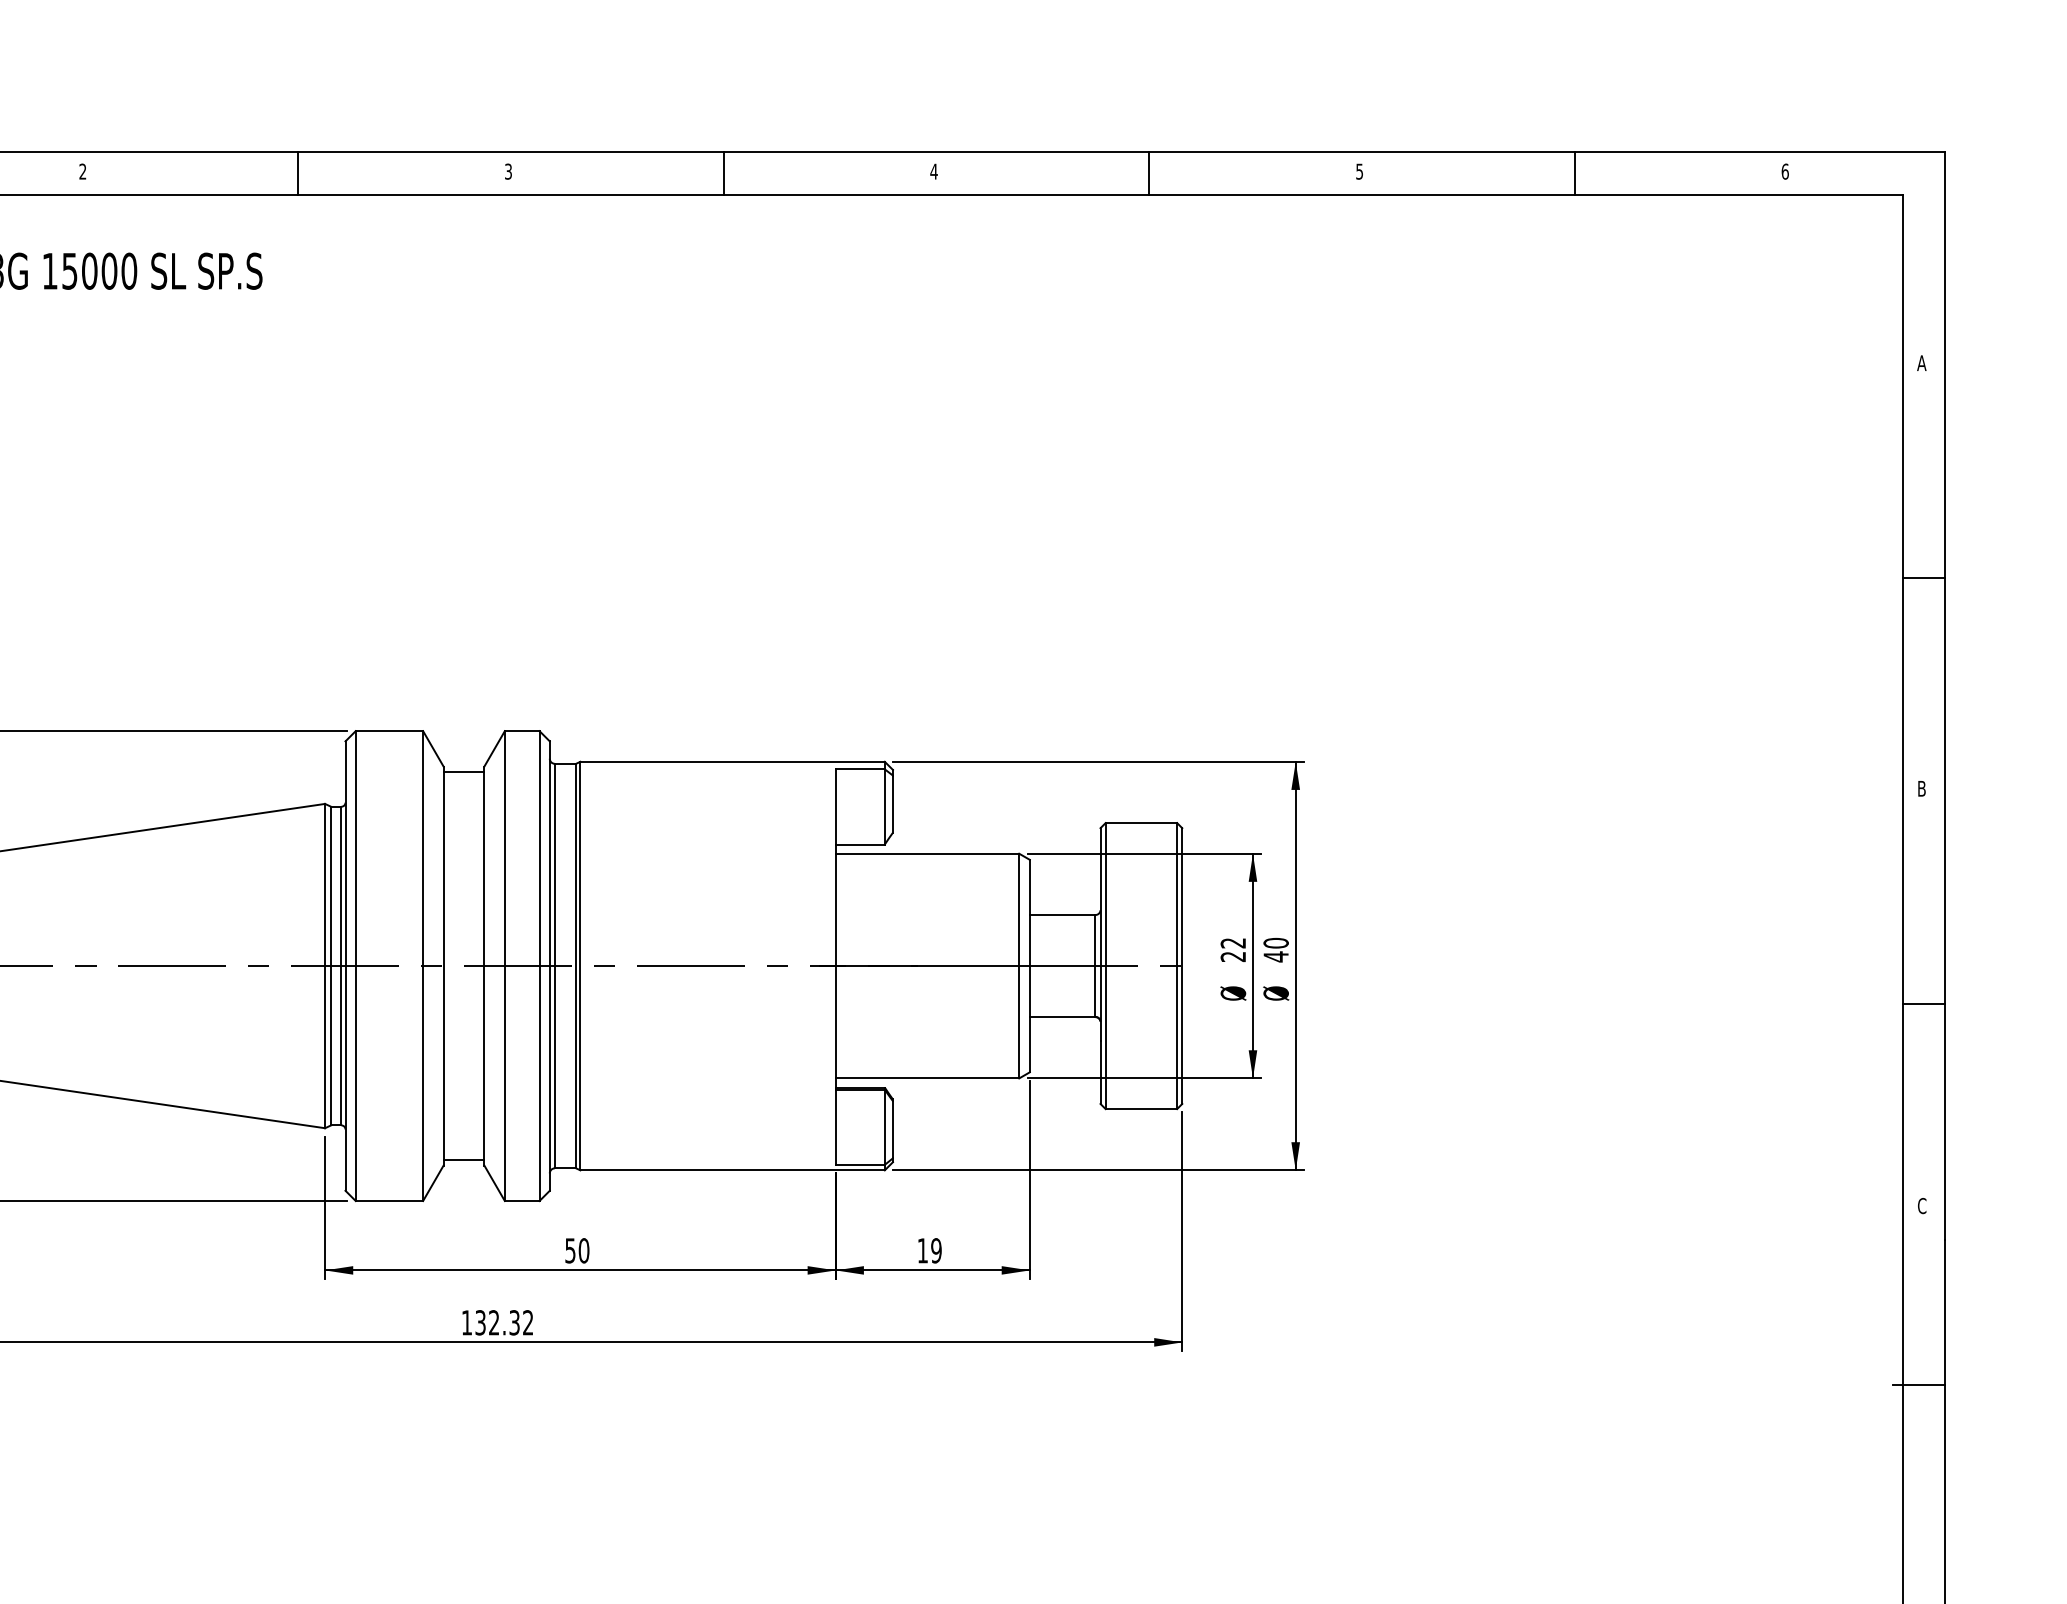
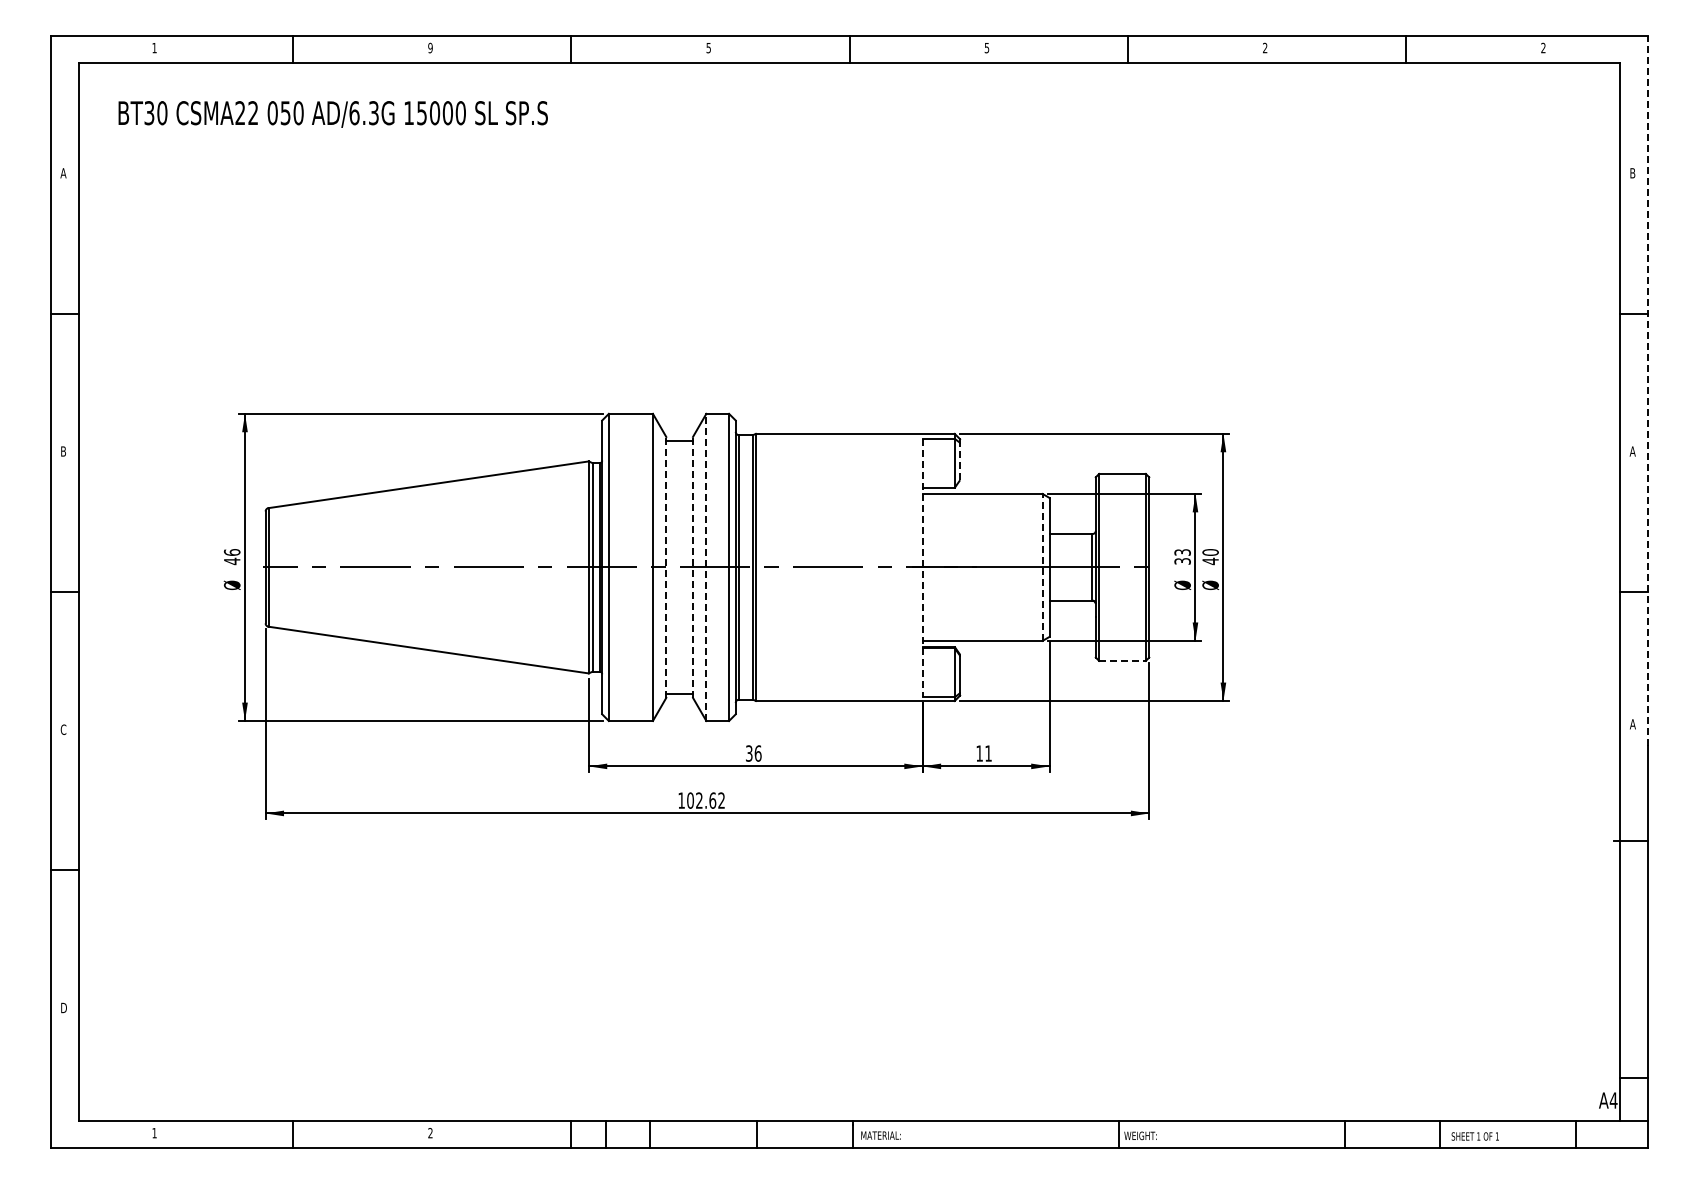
text: (508, 170) -> (708, 47), 3 -> 5
text: (1360, 170) -> (1265, 47), 5 -> 2
text: (1785, 170) -> (1543, 47), 6 -> 2
text: (82, 172) -> (430, 48), 2 -> 9
text: (933, 172) -> (986, 48), 4 -> 5
text: (1921, 363) -> (1632, 173), A -> B
line: (1945, 695) -> (1648, 390), solid -> dashed
text: (1921, 788) -> (1632, 451), B -> A
line: (893, 804) -> (960, 461), solid -> dashed
text: (1233, 949) -> (1182, 556), 22 -> 33
line: (443, 964) -> (666, 566), solid -> dashed
line: (485, 964) -> (693, 566), solid -> dashed
line: (1018, 964) -> (1042, 566), solid -> dashed
line: (505, 966) -> (706, 567), solid -> dashed
line: (835, 967) -> (922, 568), solid -> dashed
line: (1142, 1108) -> (1123, 660), solid -> dashed
text: (1921, 1206) -> (1632, 724), C -> A
text: (576, 1250) -> (753, 753), 50 -> 36
text: (936, 1250) -> (988, 753), 19 -> 11
text: (497, 1322) -> (701, 800), 132.32 -> 102.62

